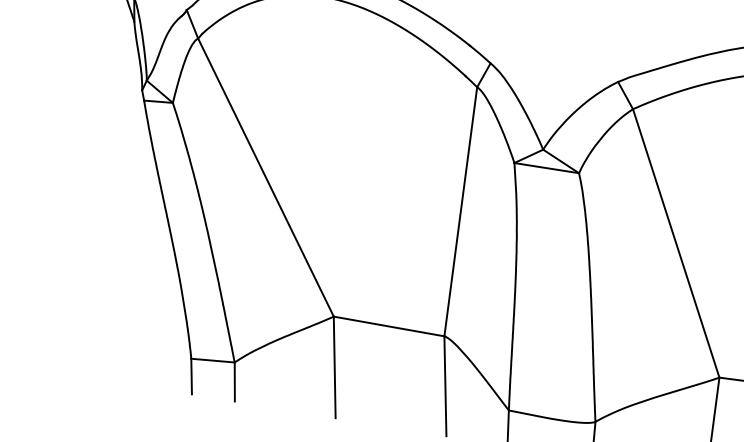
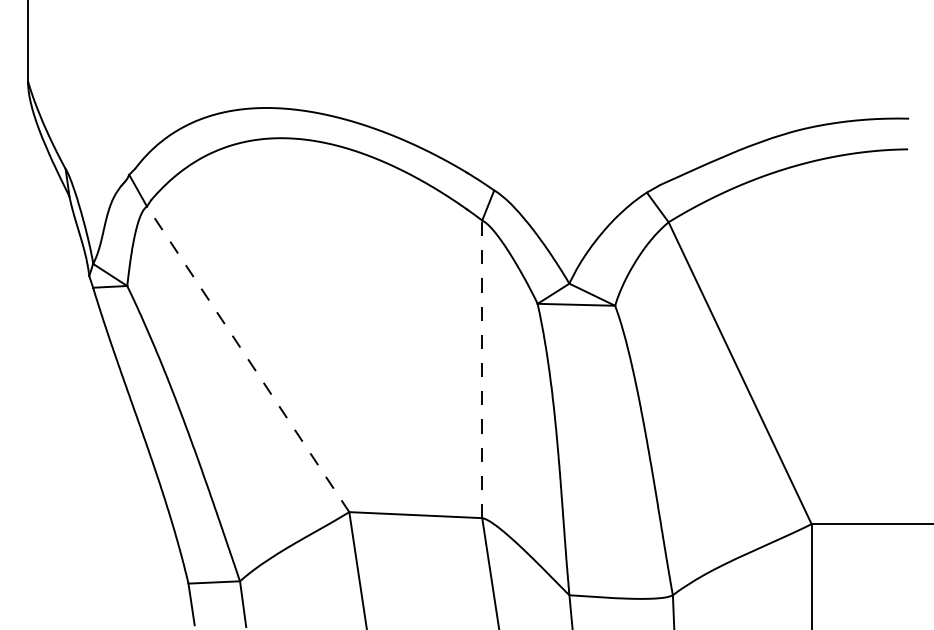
line: (265, 176) -> (247, 358), solid -> dashed
line: (461, 211) -> (482, 369), solid -> dashed

